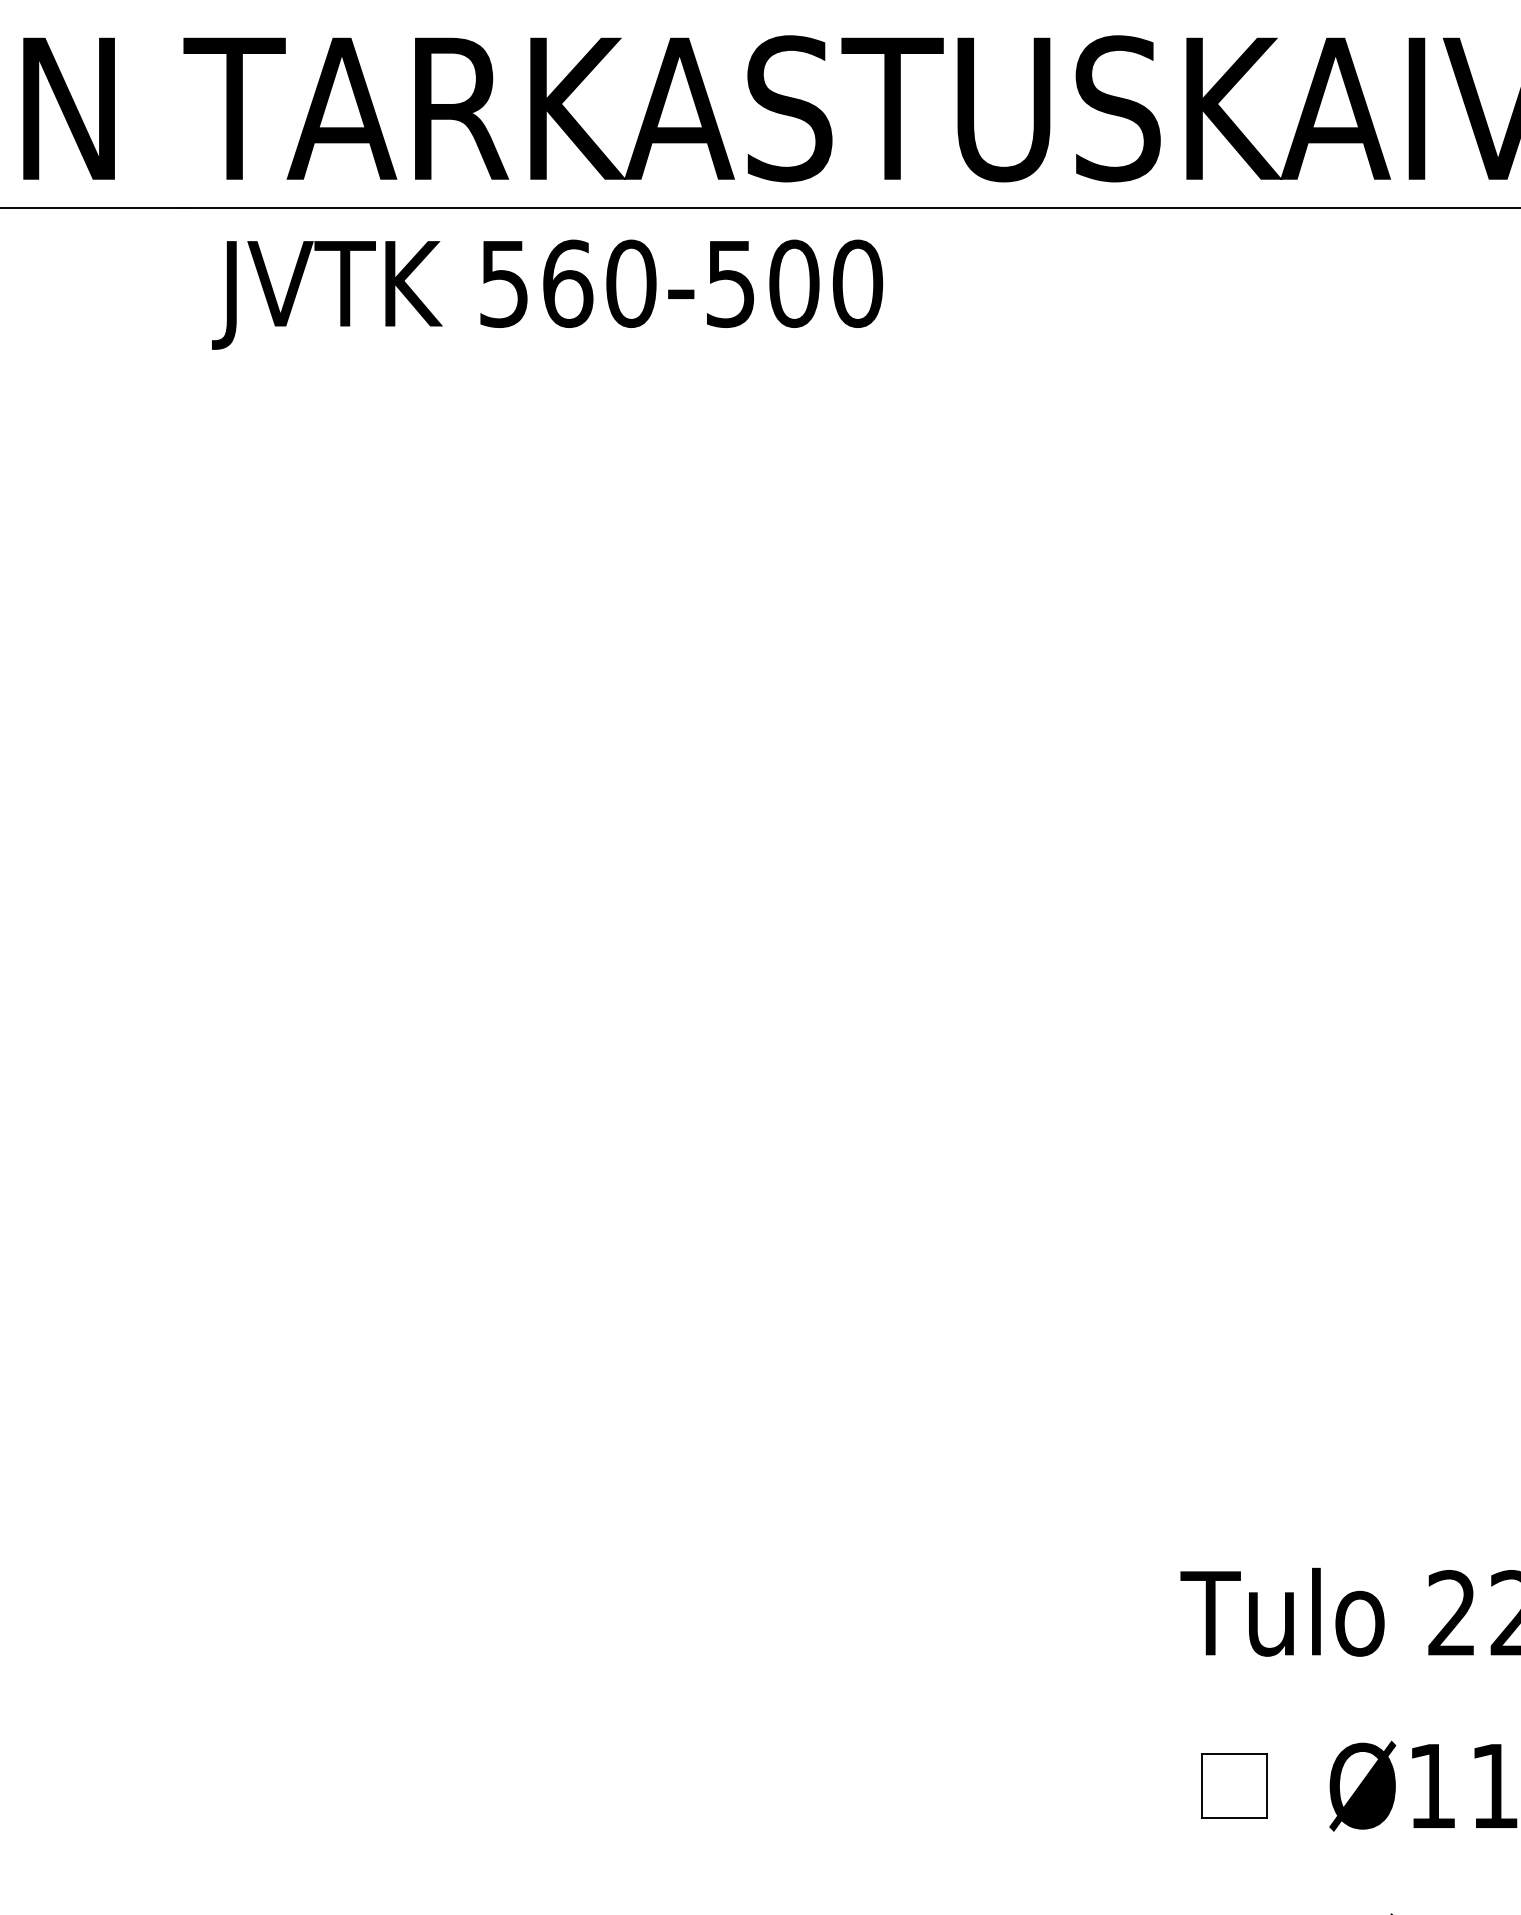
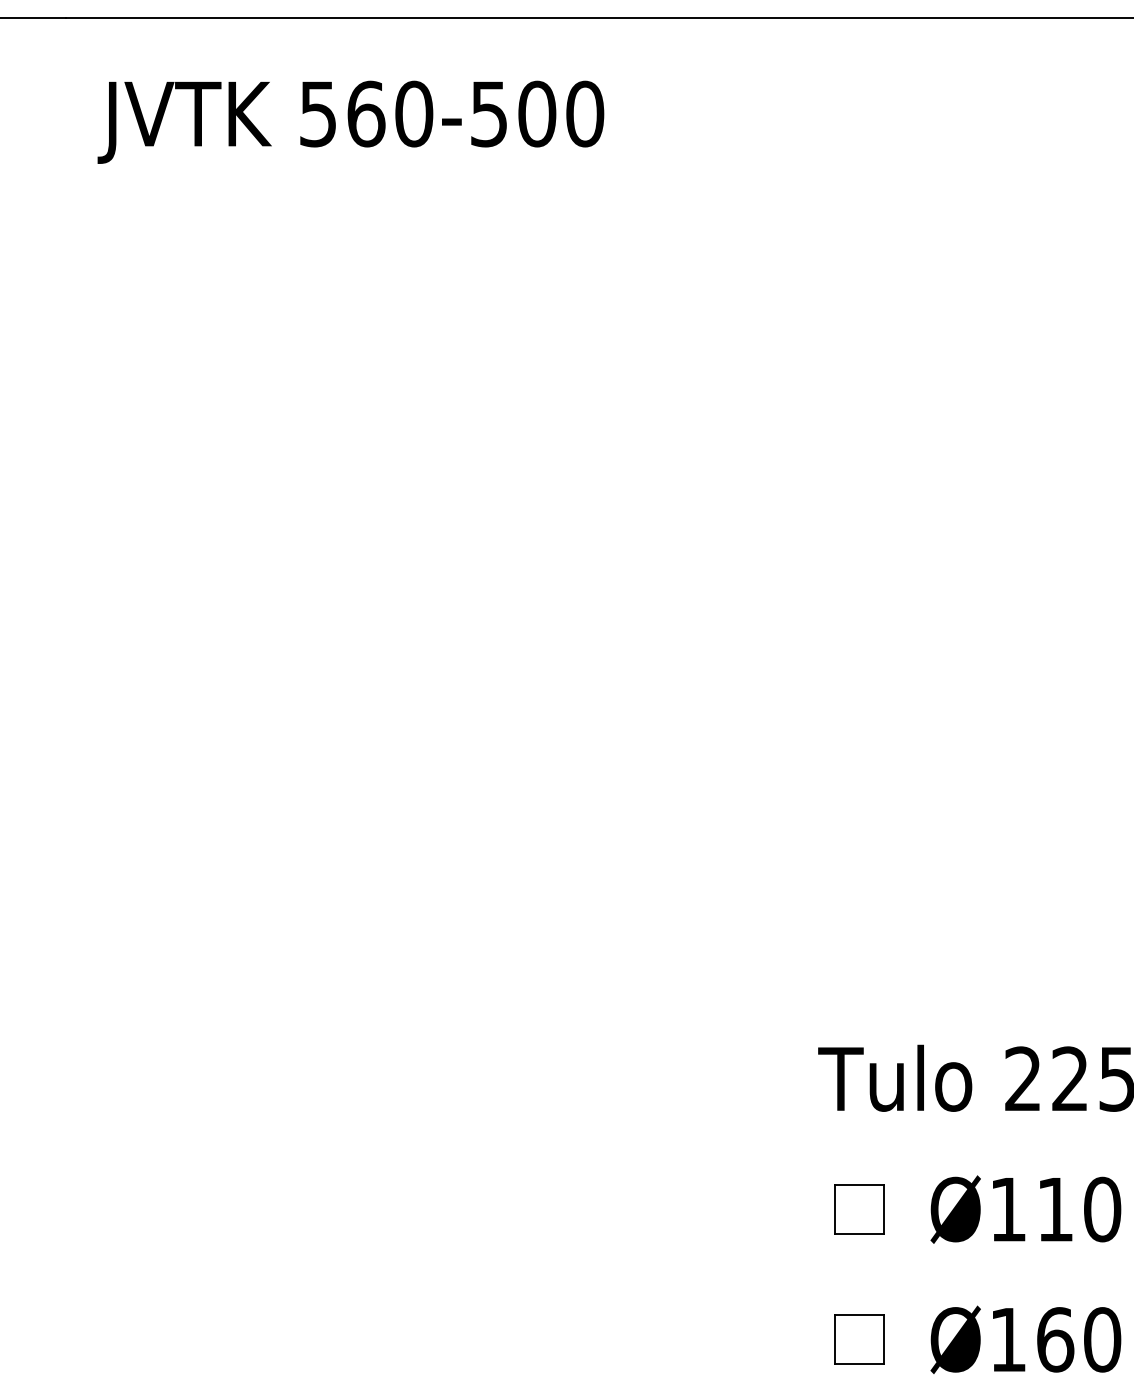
text: (547, 294) -> (350, 122), moved

